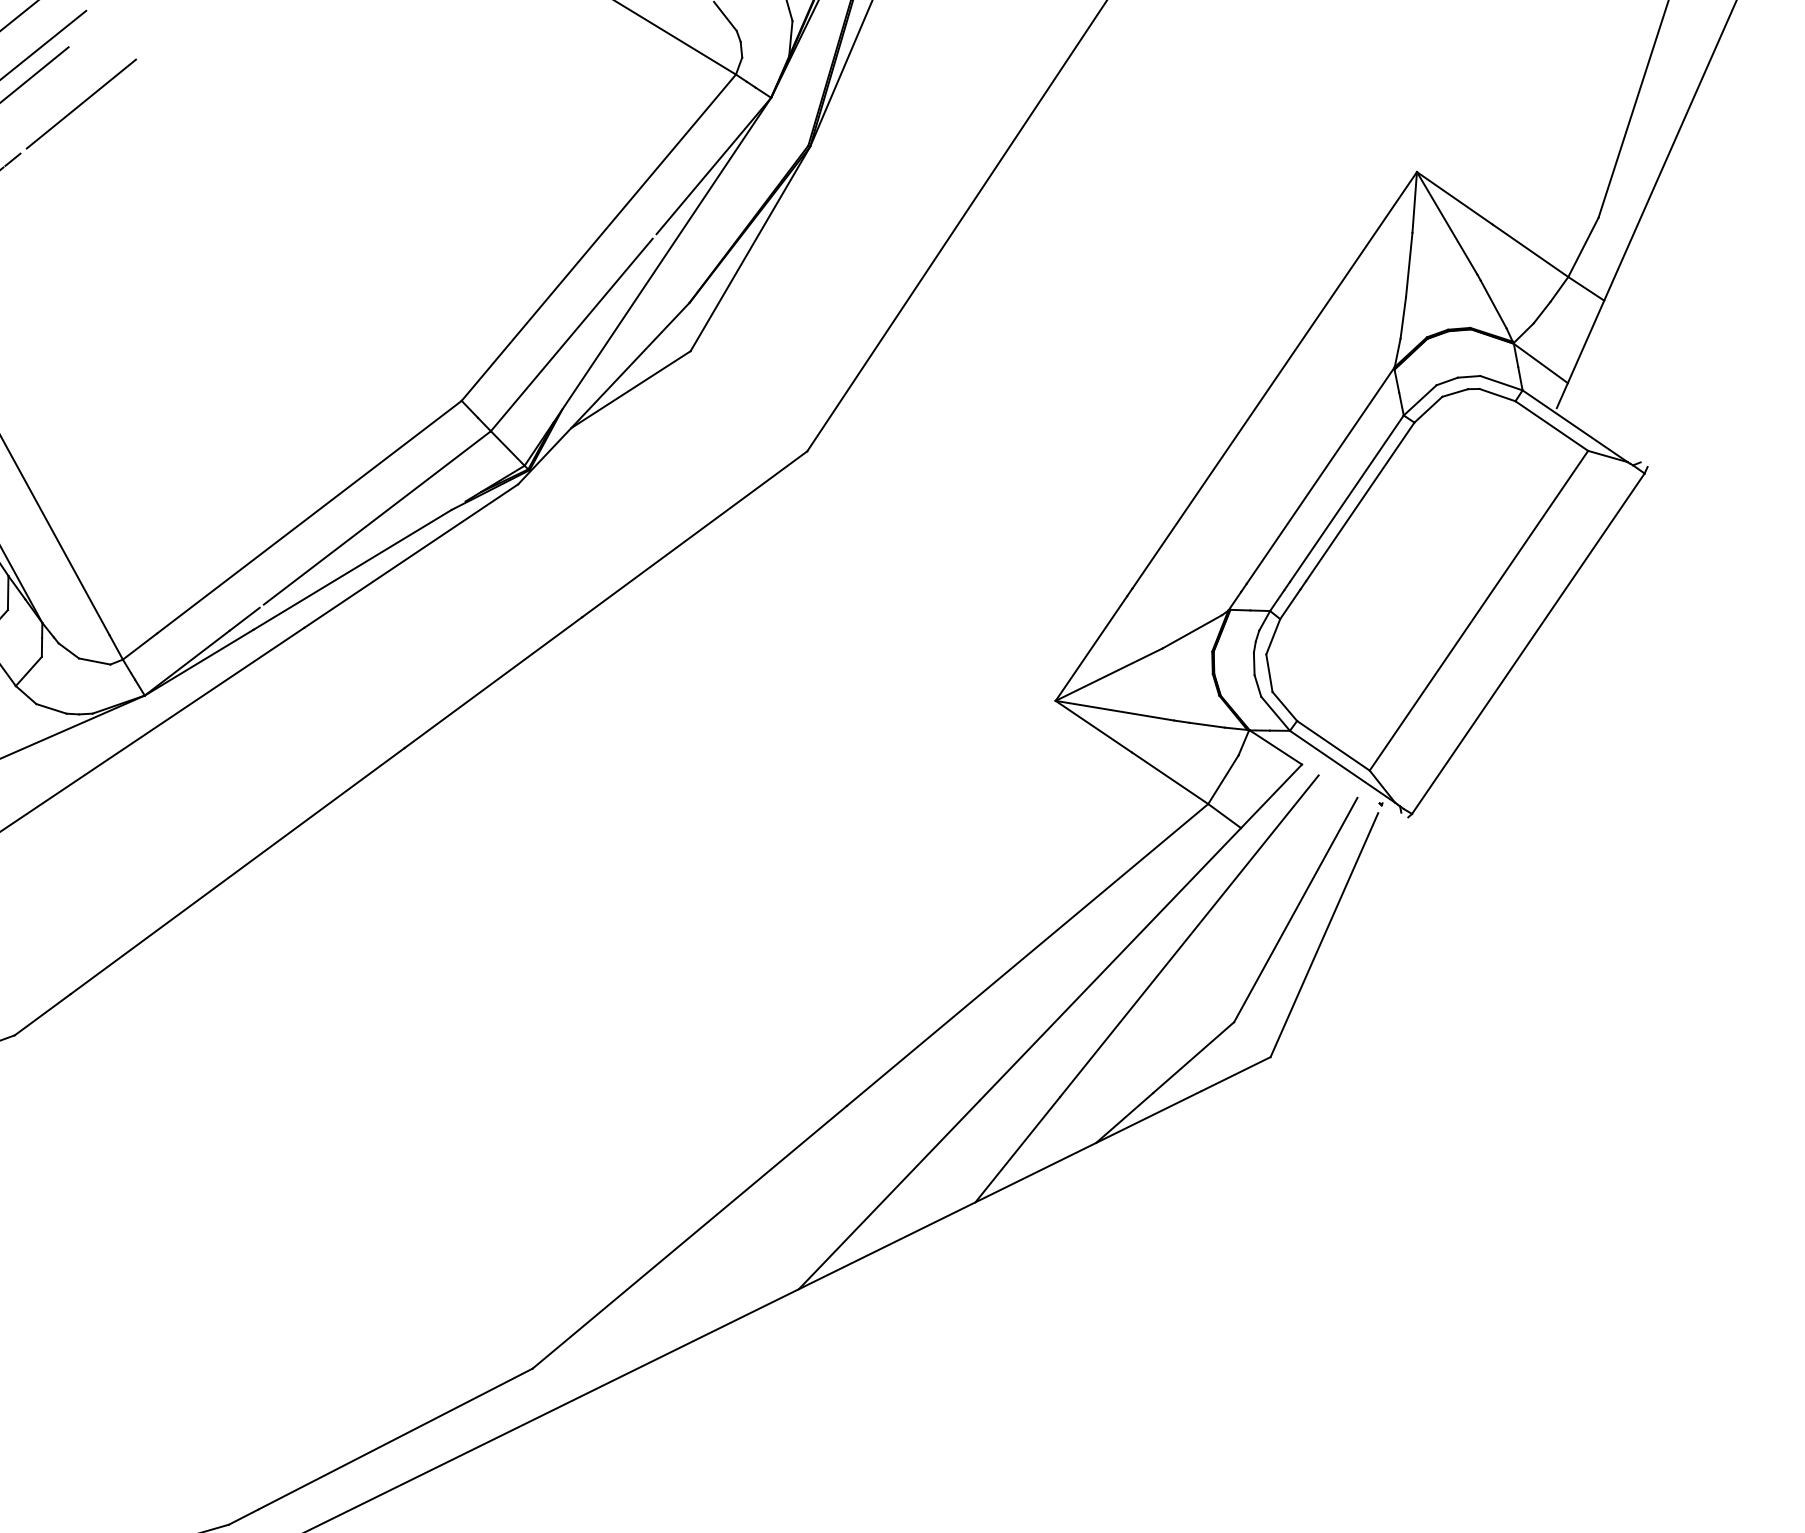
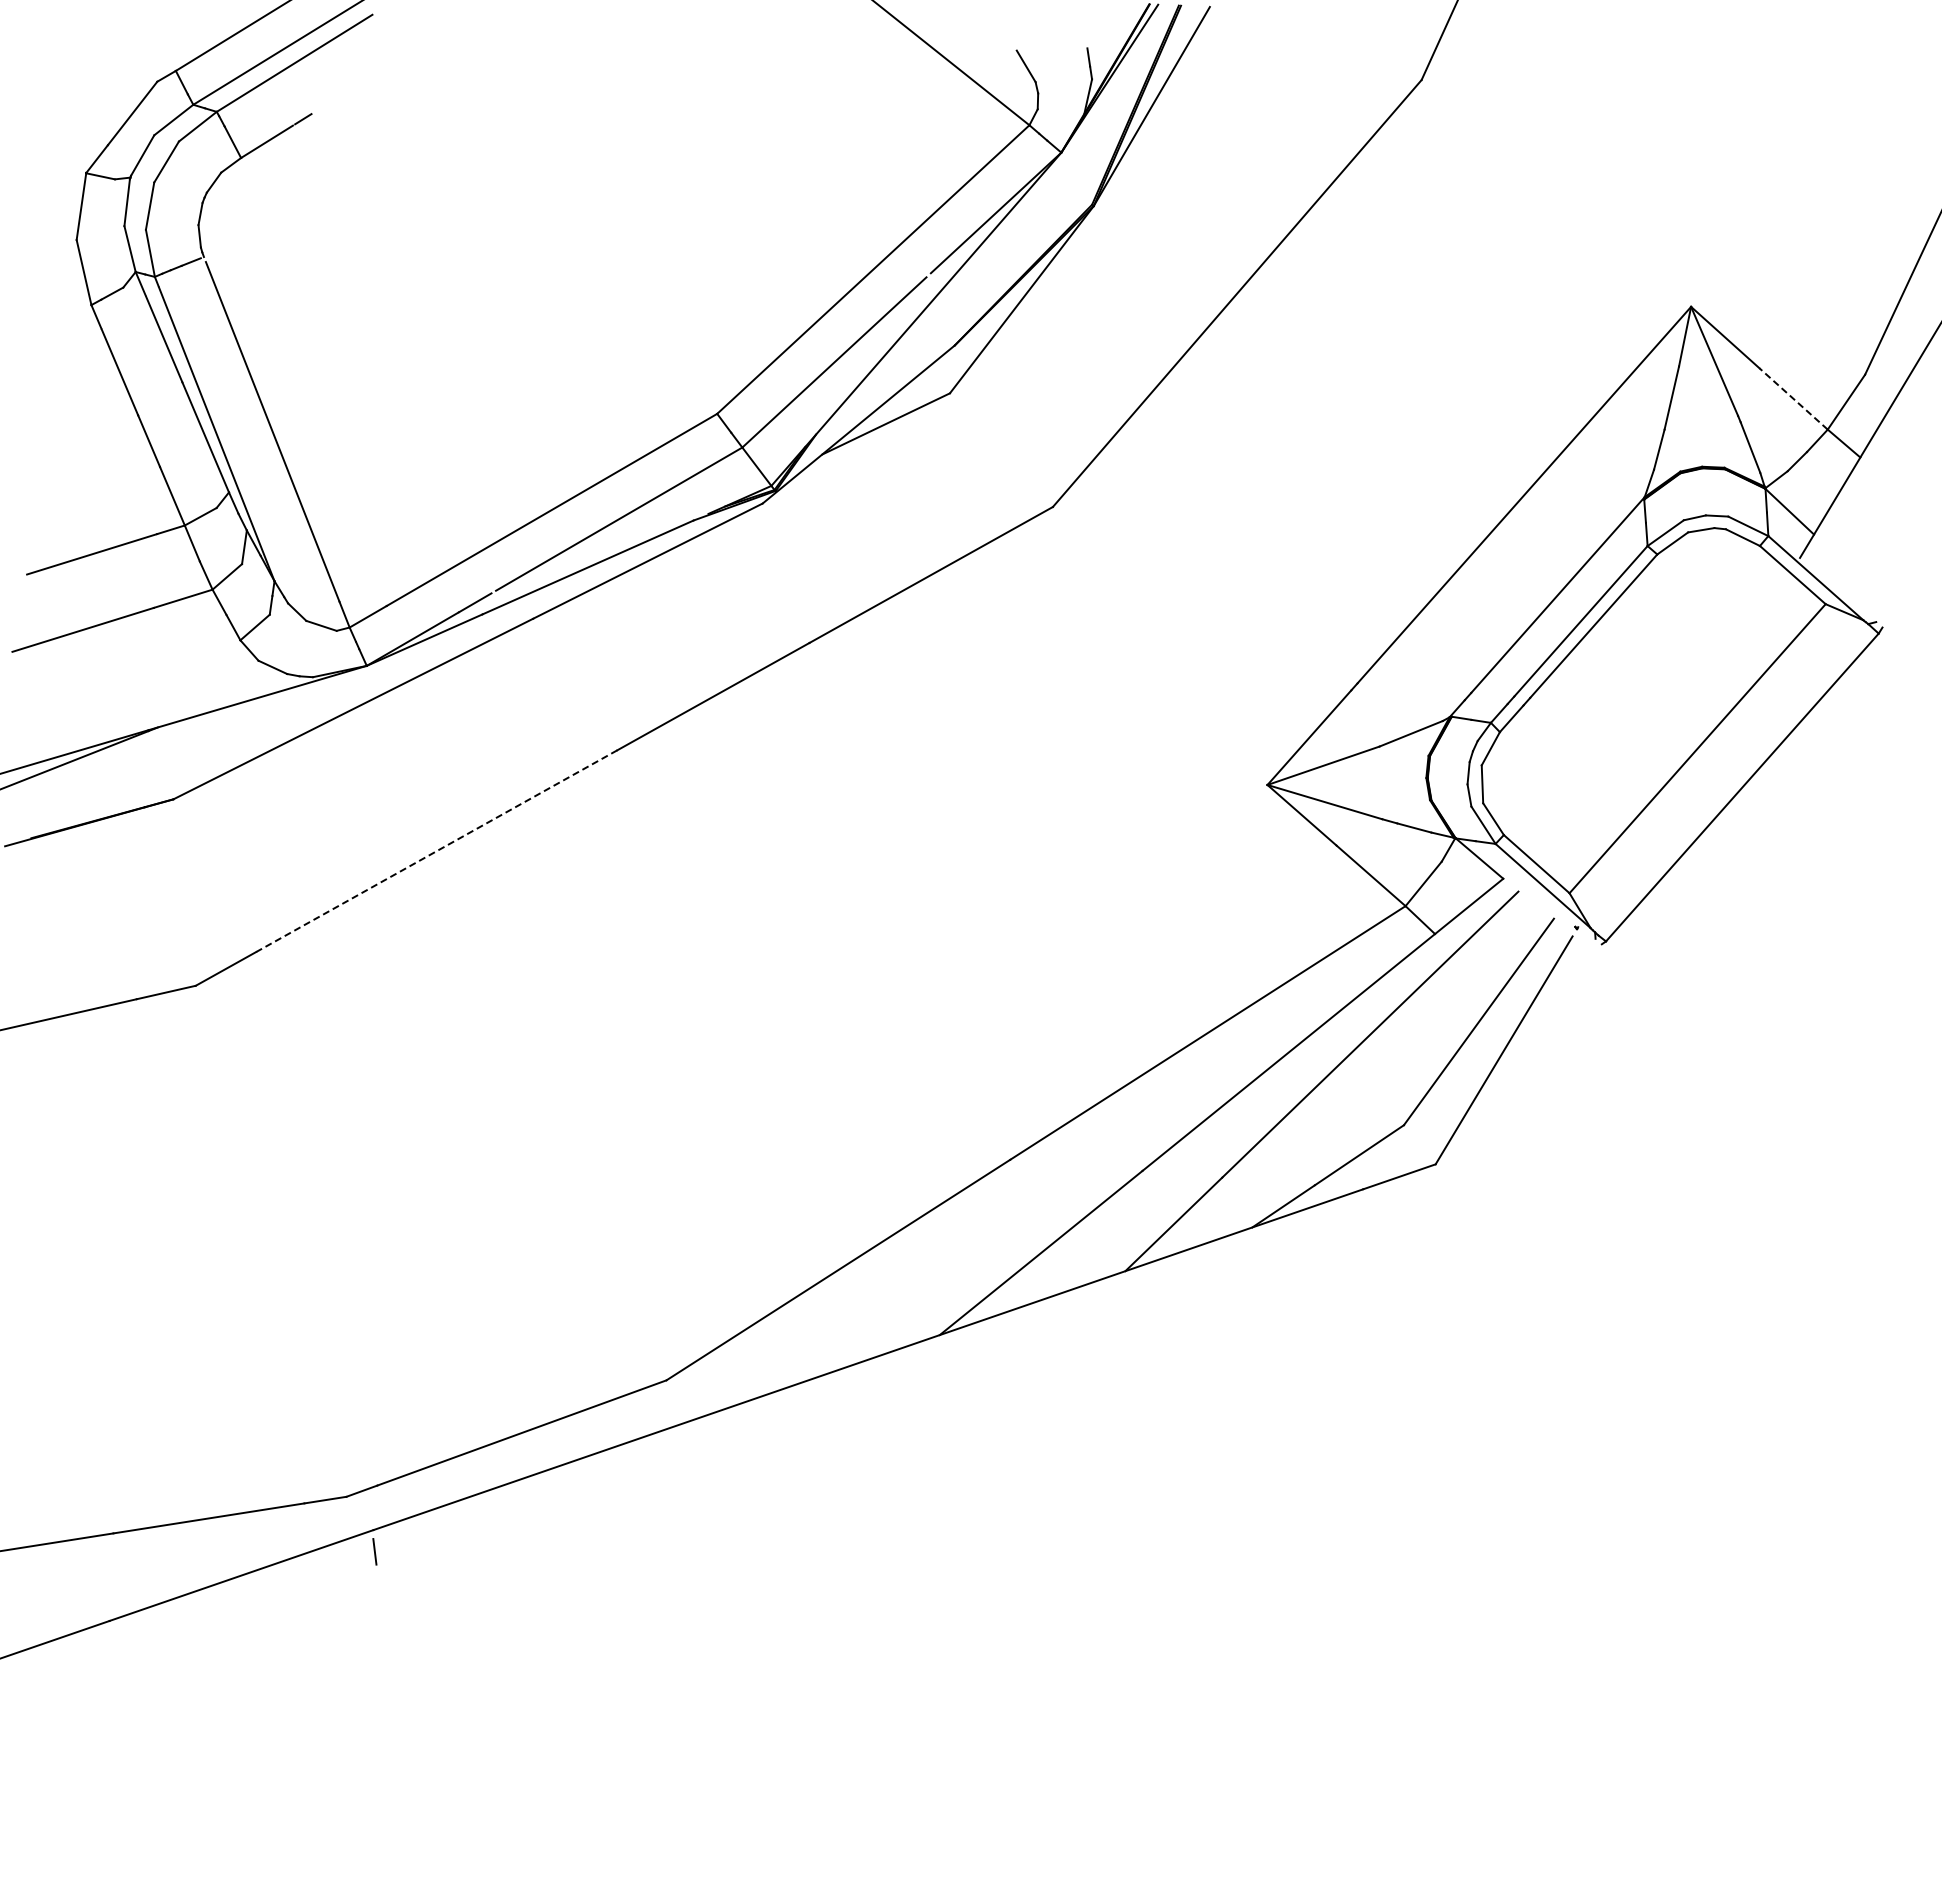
line: (80, 104) -> (377, 72), removed
line: (1530, 250) -> (1793, 398), solid -> dashed
line: (237, 871) -> (436, 851), solid -> dashed

